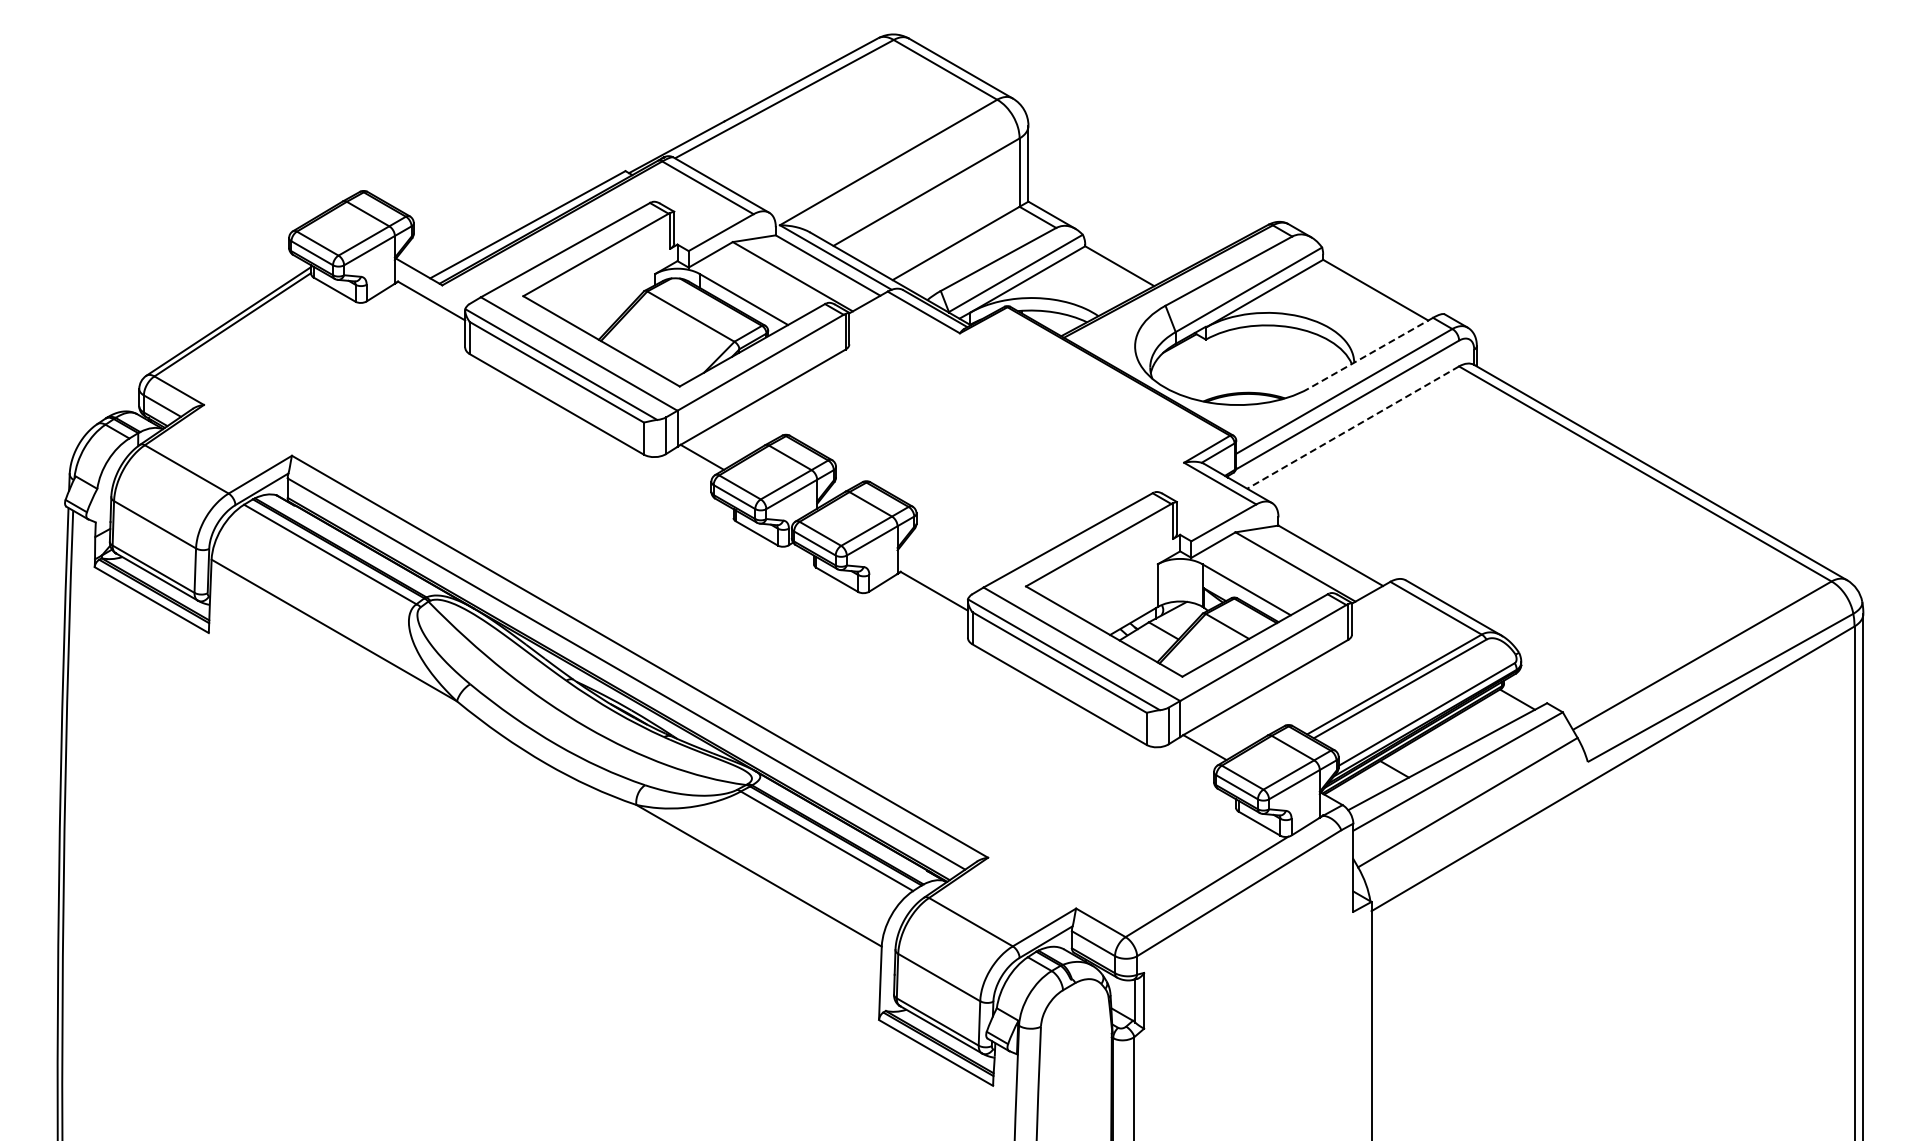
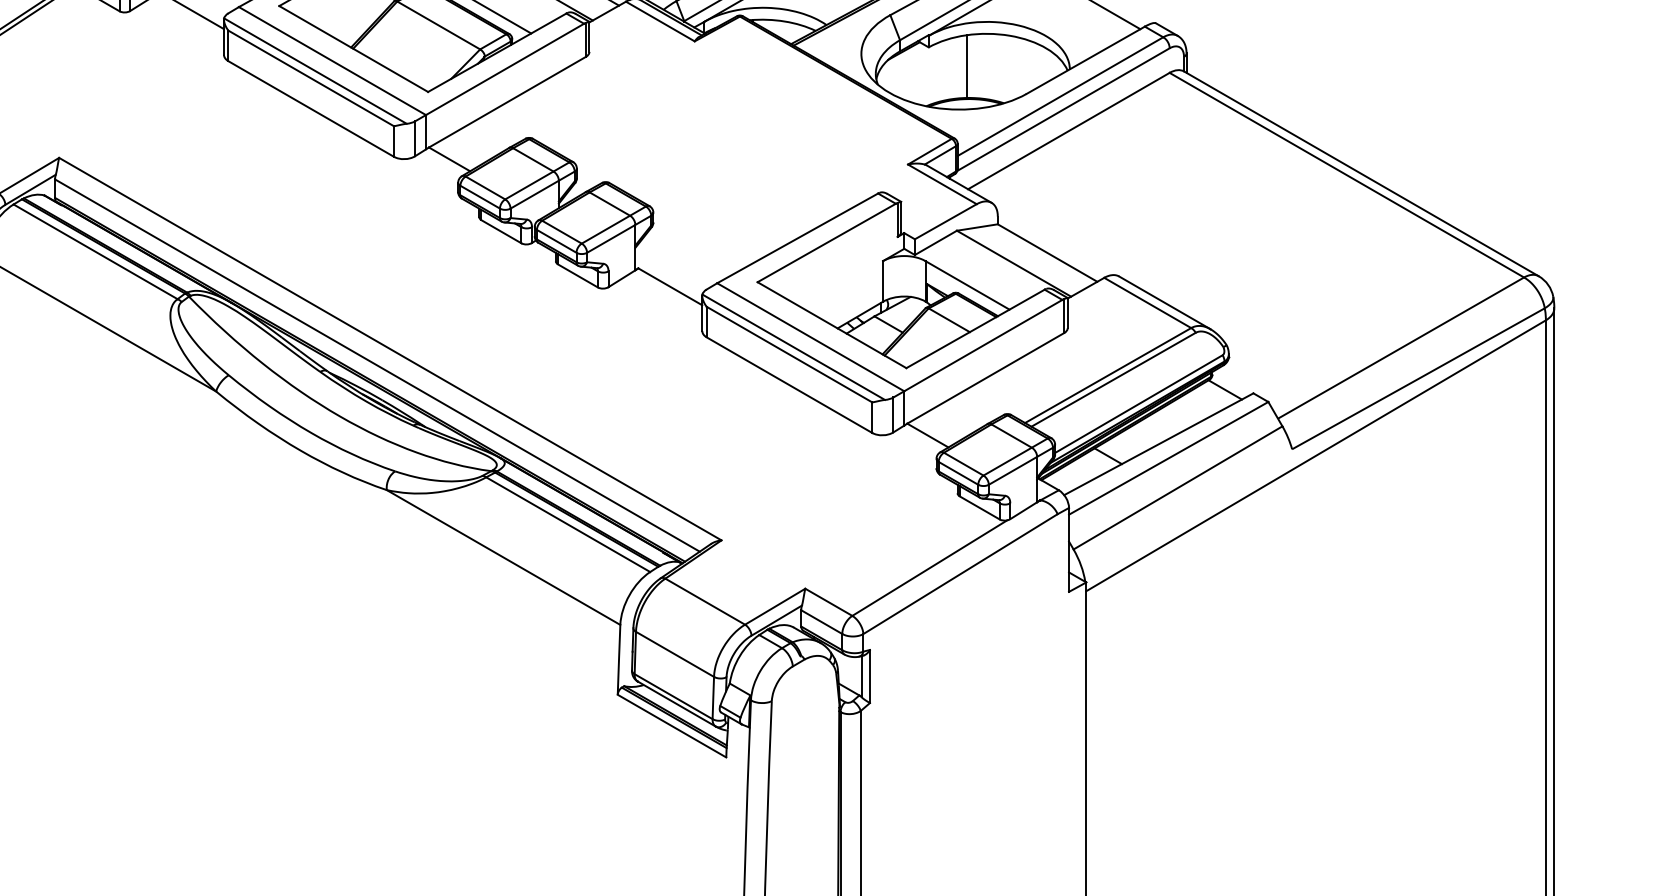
line: (1370, 353) -> (1085, 60), dashed -> solid
line: (1246, 359) -> (967, 66), added
line: (1352, 427) -> (1068, 130), dashed -> solid

